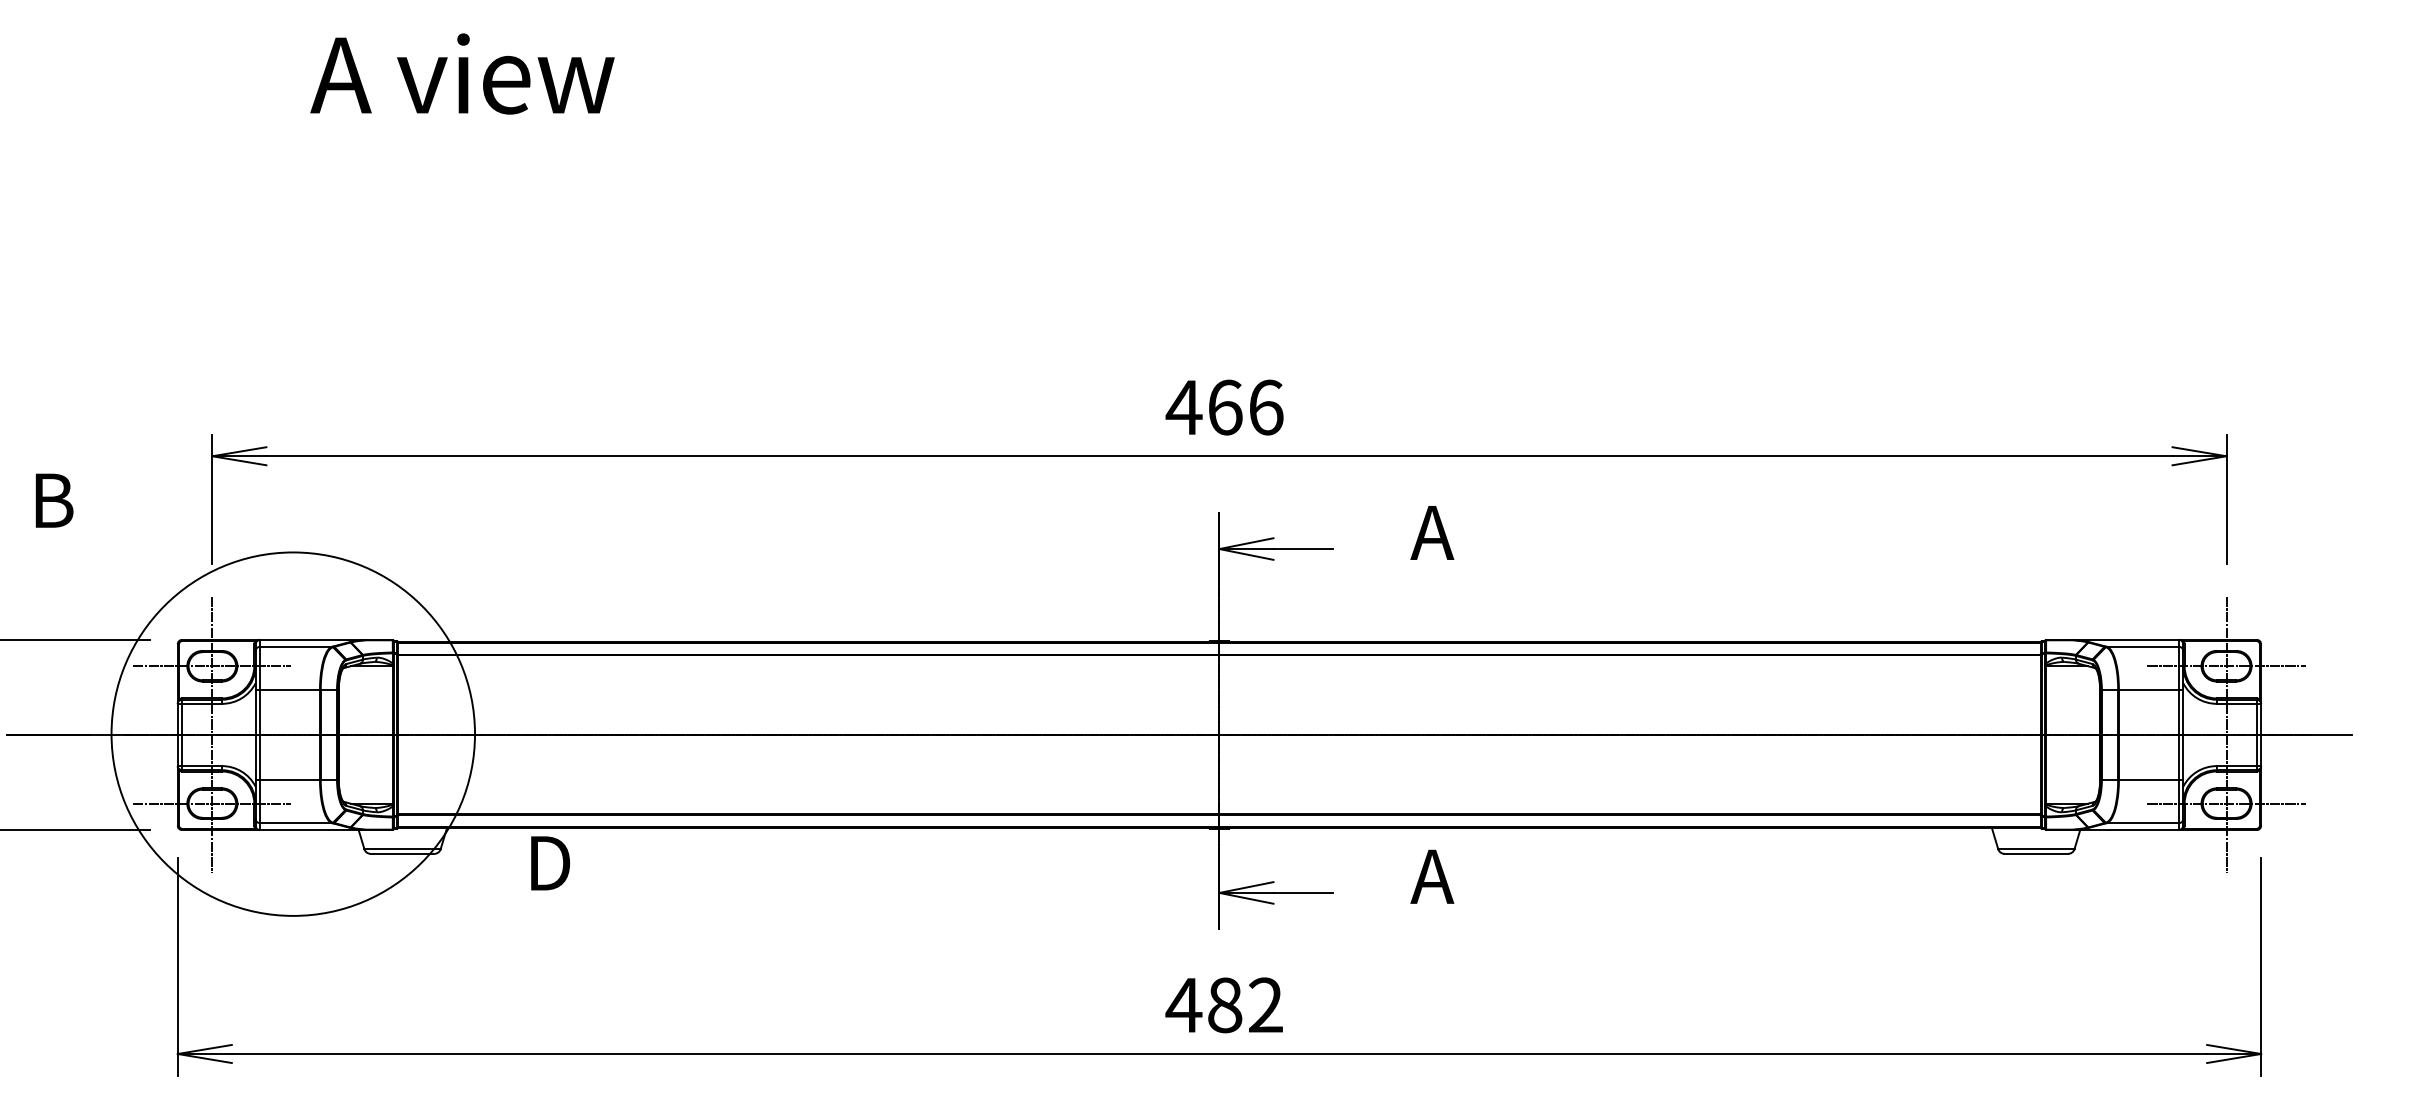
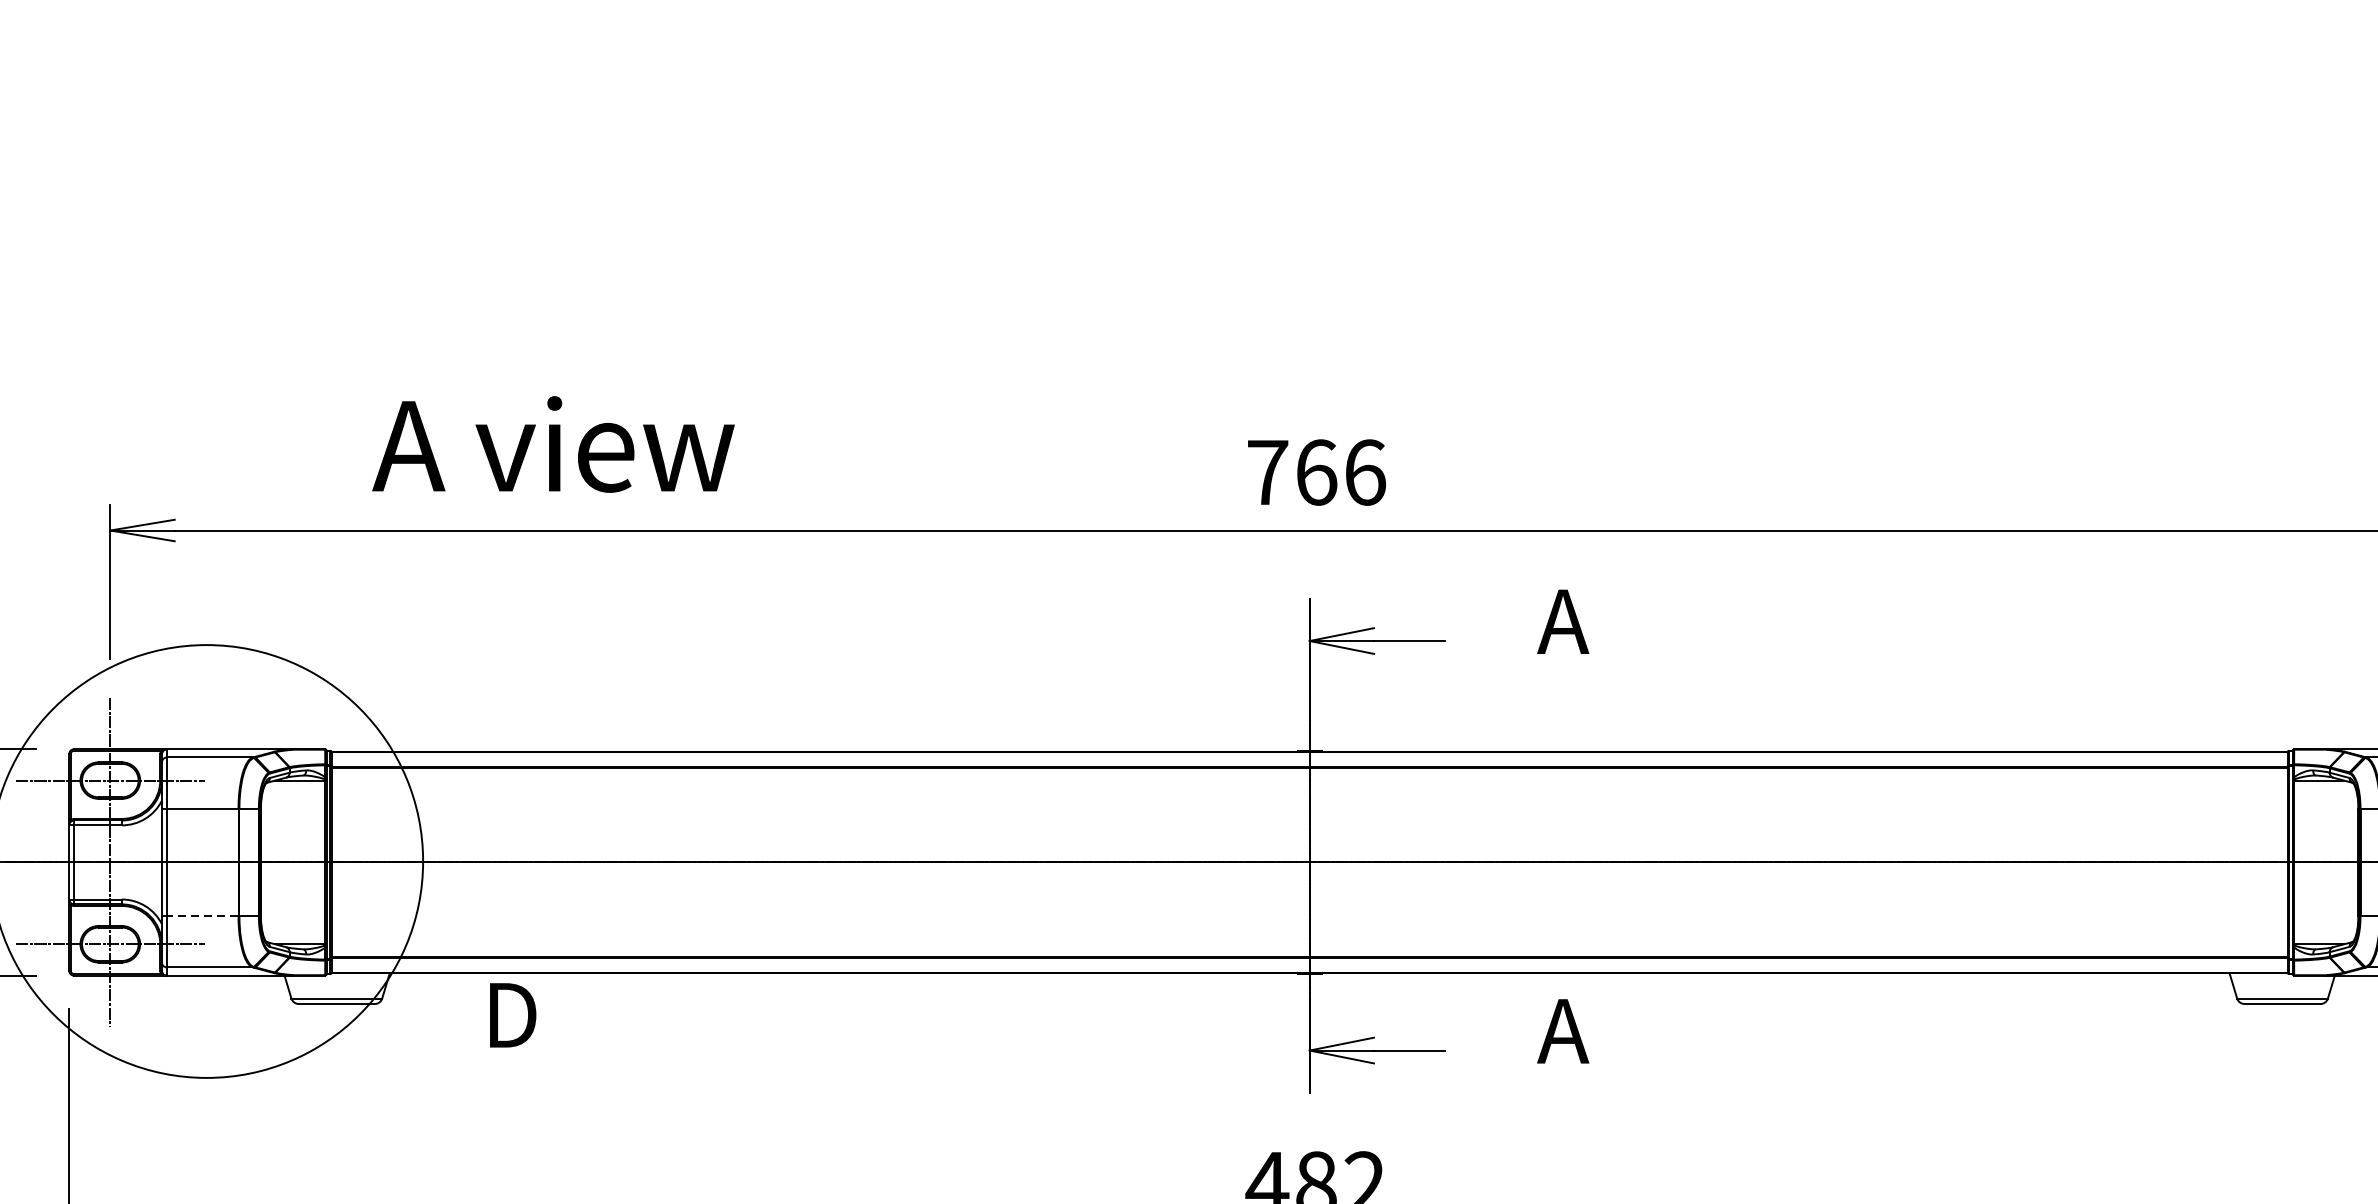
text: (462, 73) -> (553, 443), moved
text: (1183, 407) -> (1266, 472), 466 -> 766
line: (289, 780) -> (202, 916), solid -> dashed

